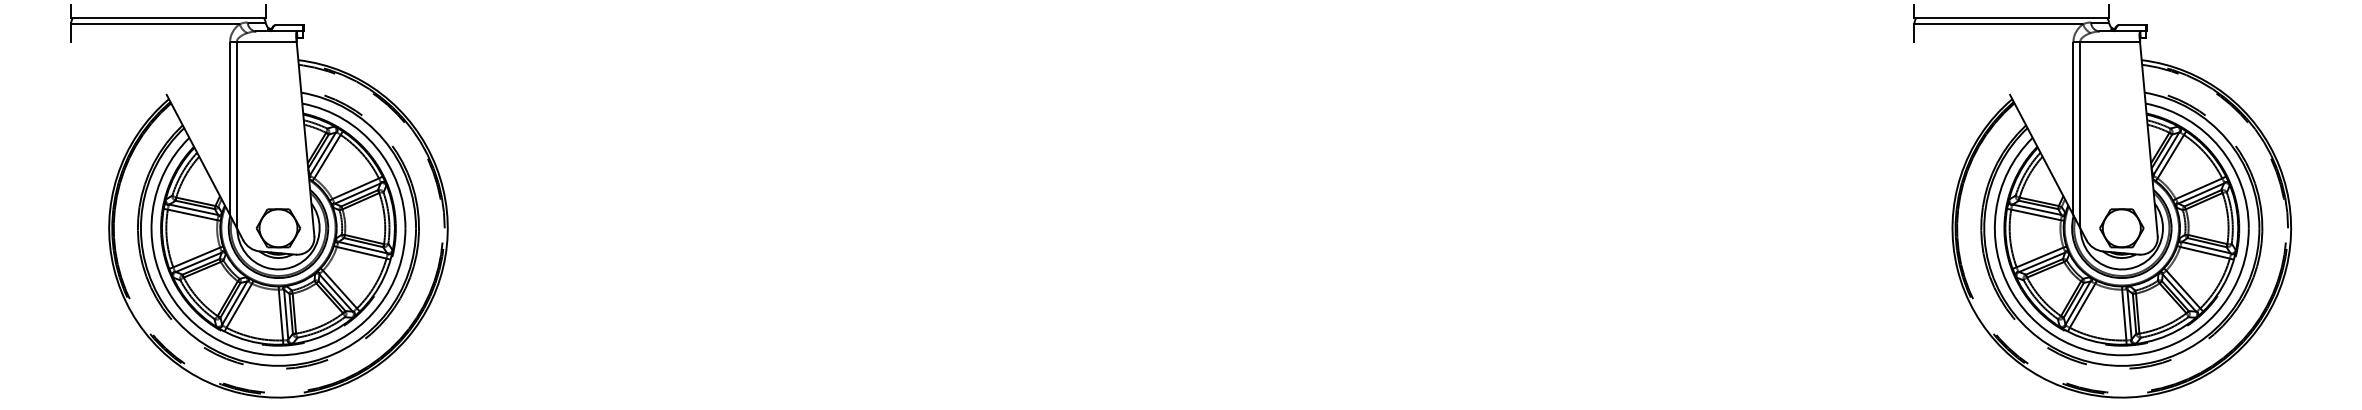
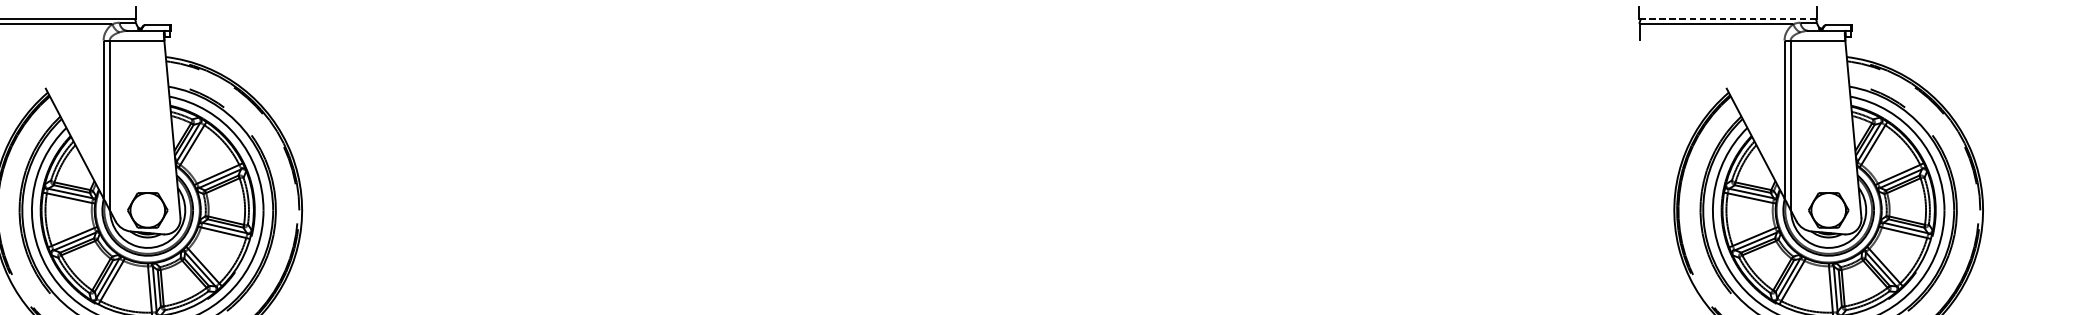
line: (2011, 17) -> (1728, 18), solid -> dashed

